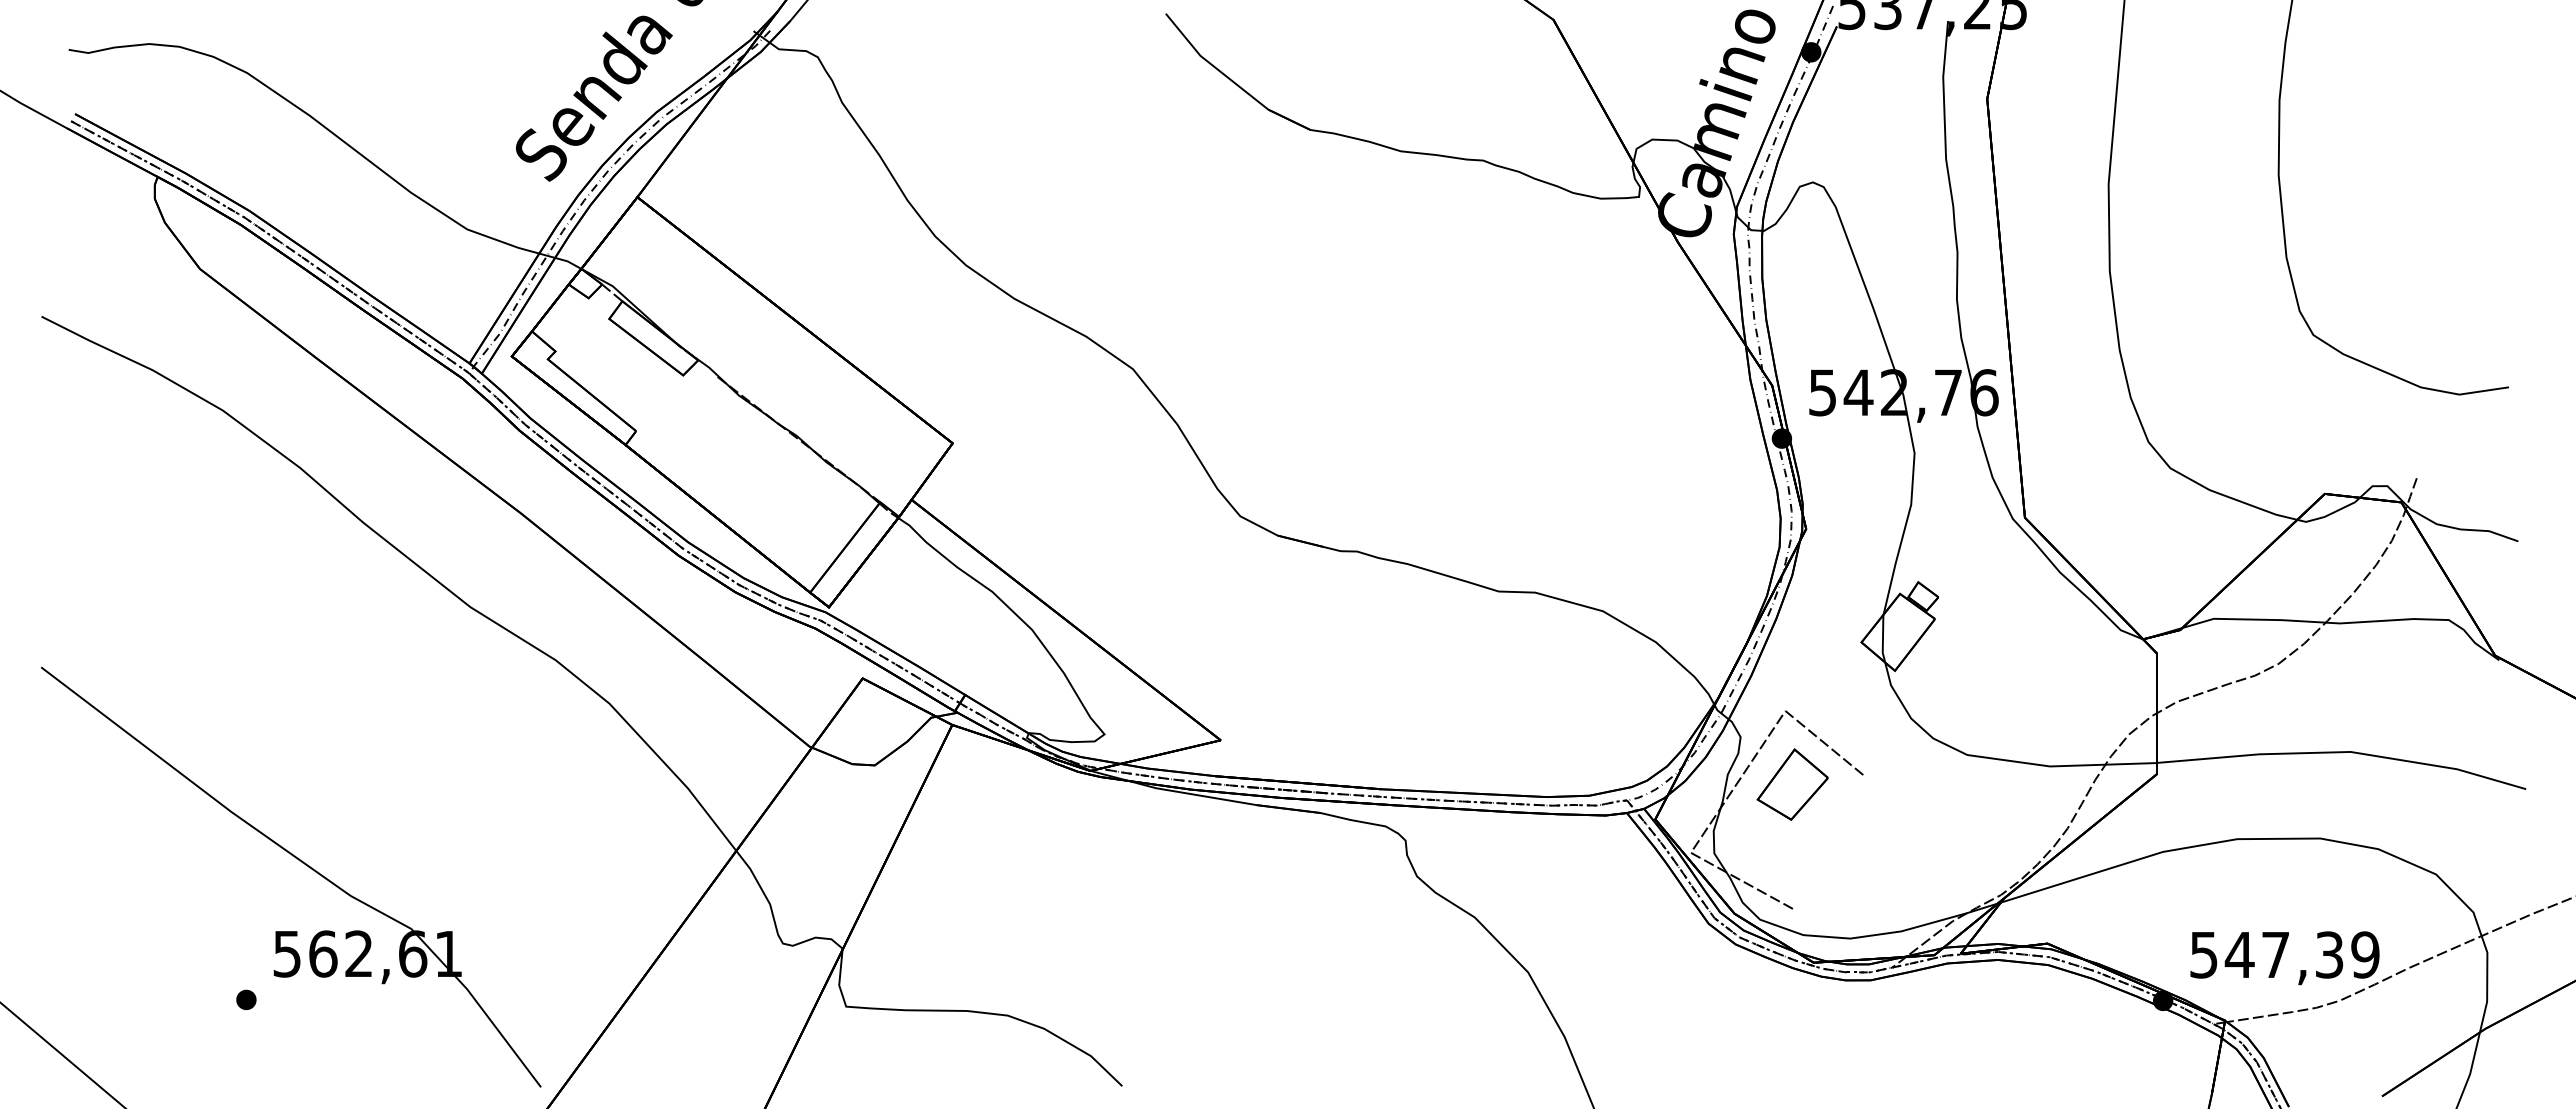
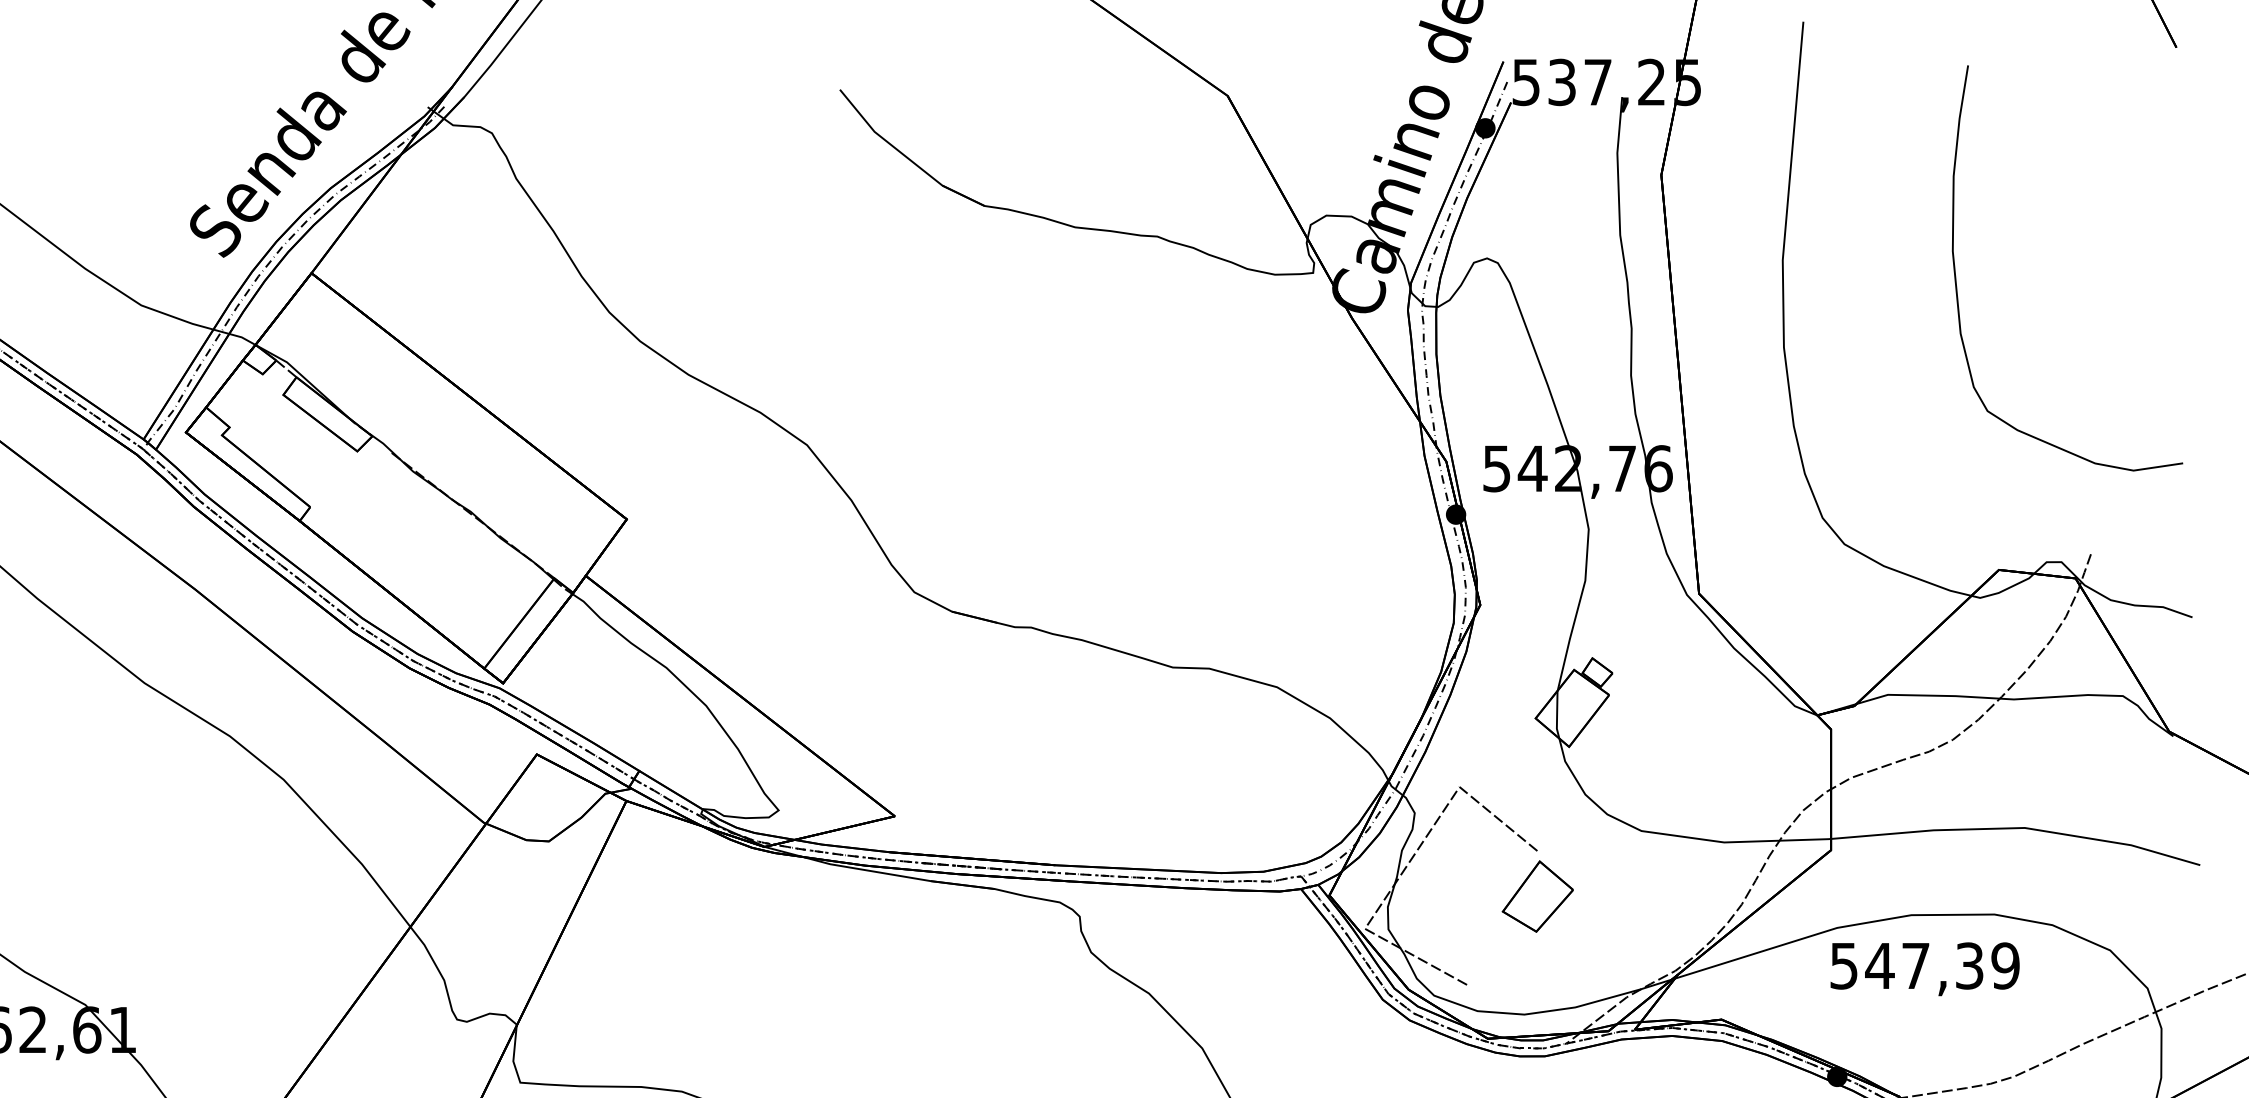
part: (1792, 784) -> (1537, 896), moved
text: (2284, 958) -> (1924, 969), moved

